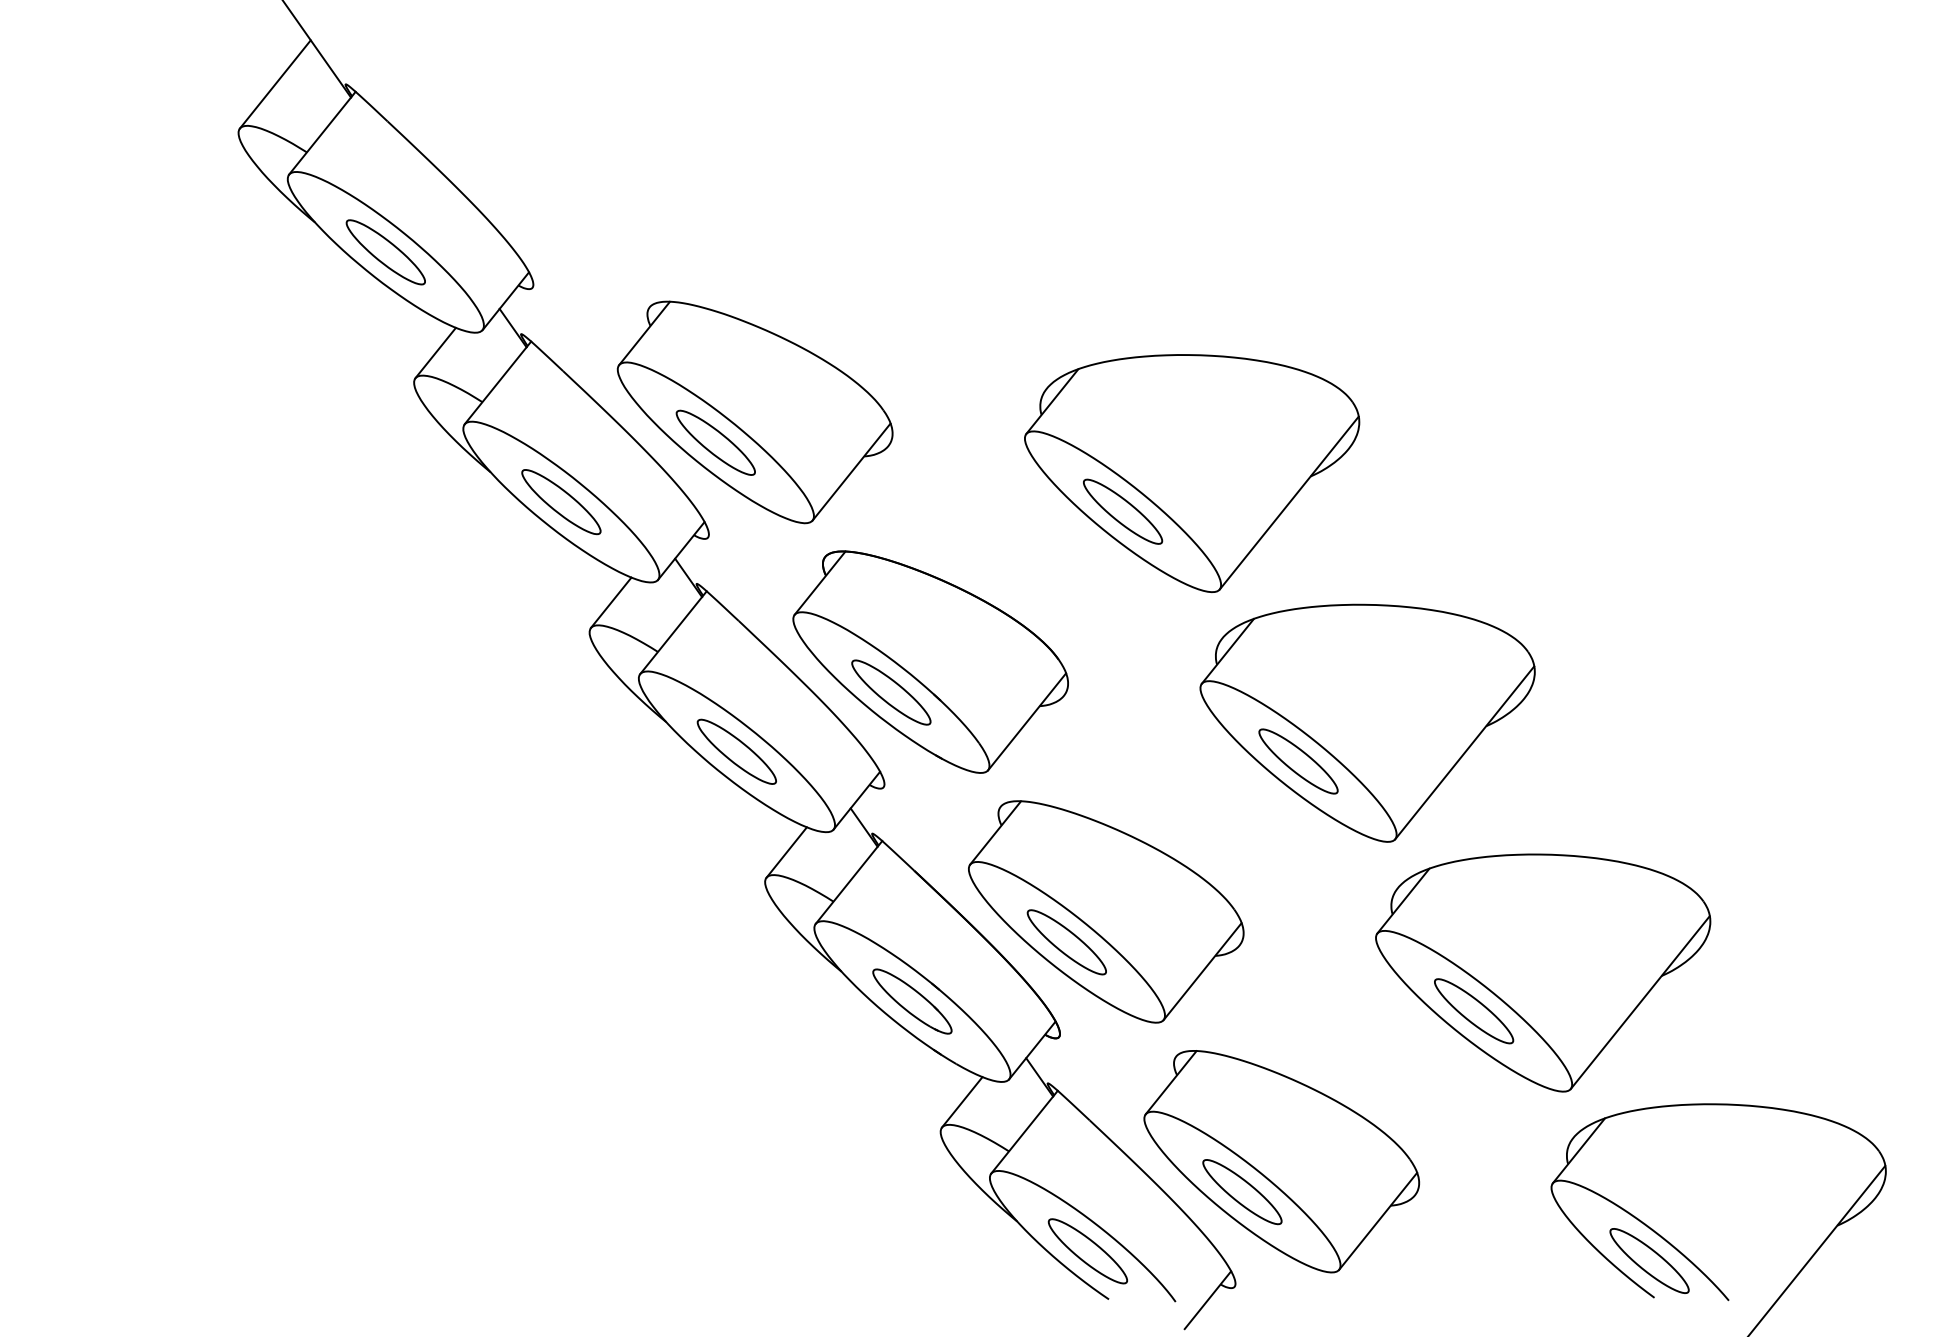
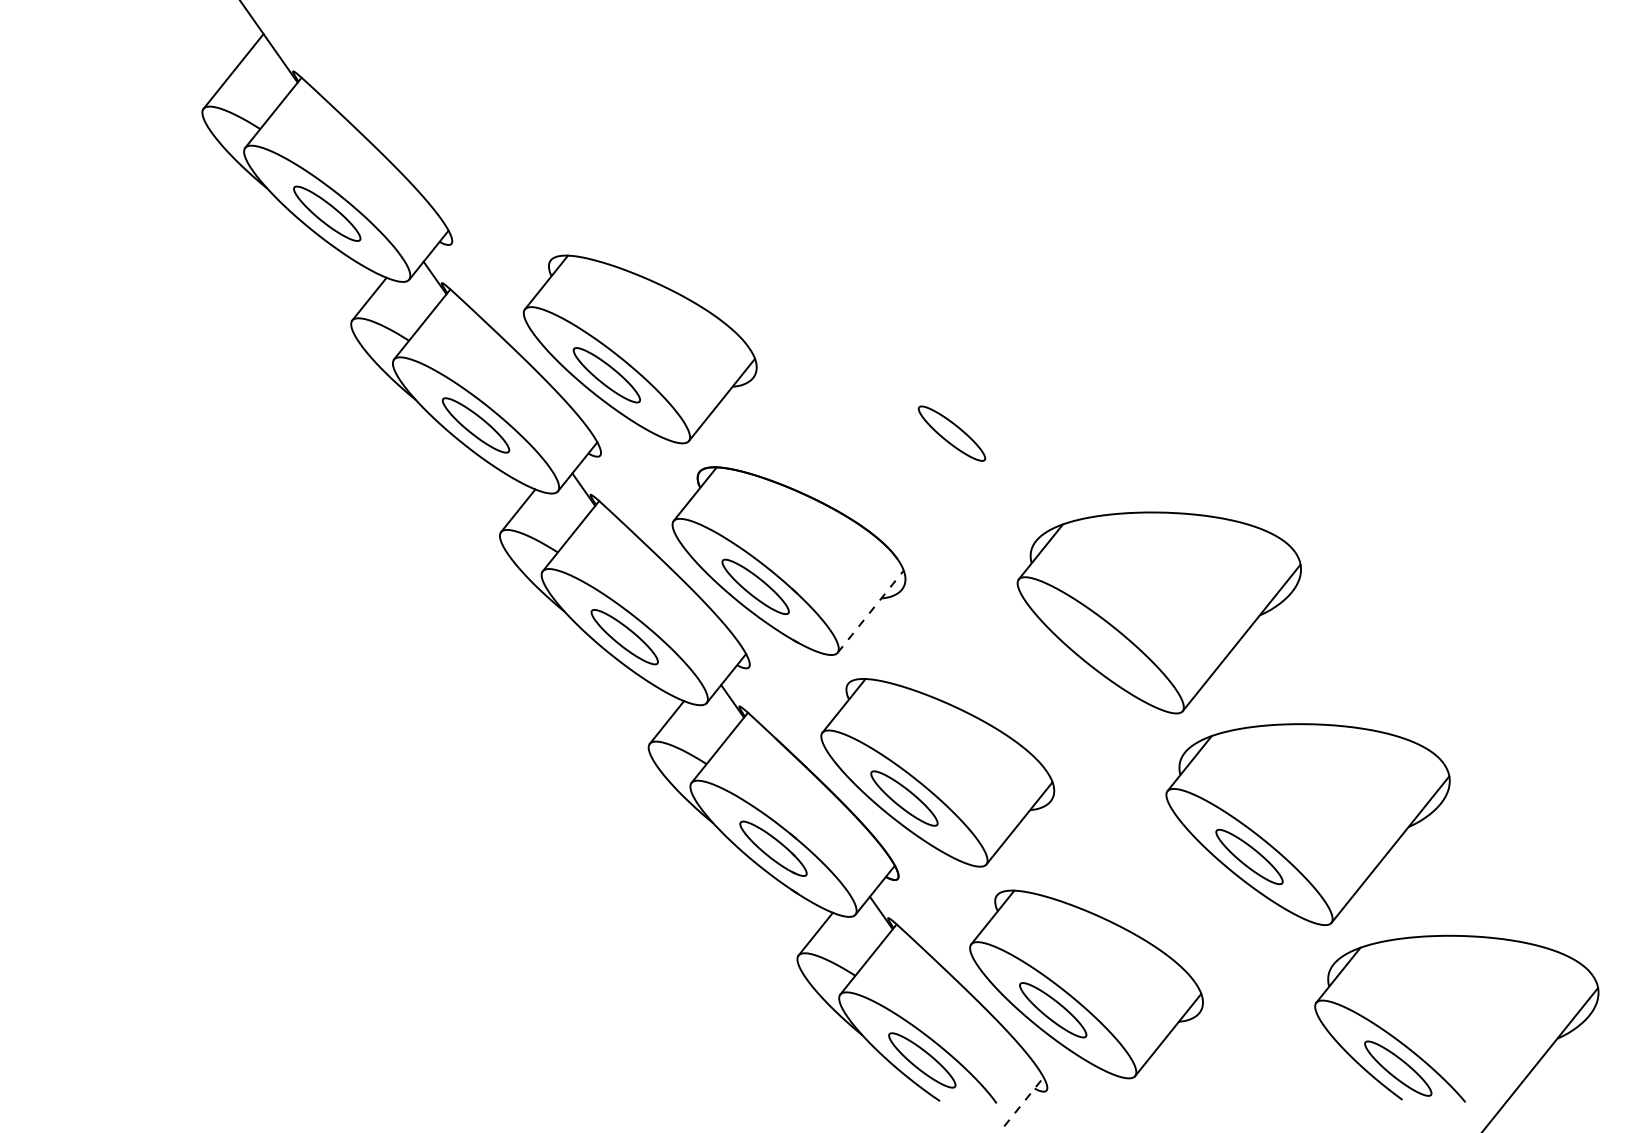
part: (1192, 472) -> (1010, 400), removed
line: (1026, 721) -> (870, 611), solid -> dashed
part: (1298, 761) -> (1100, 645), removed
line: (1208, 1299) -> (1024, 1101), solid -> dashed

